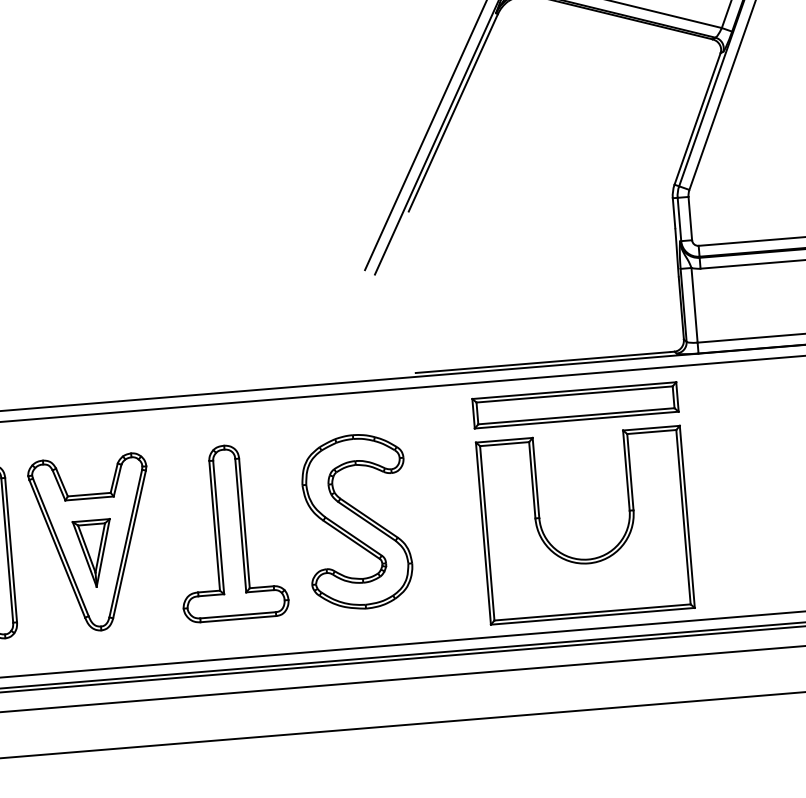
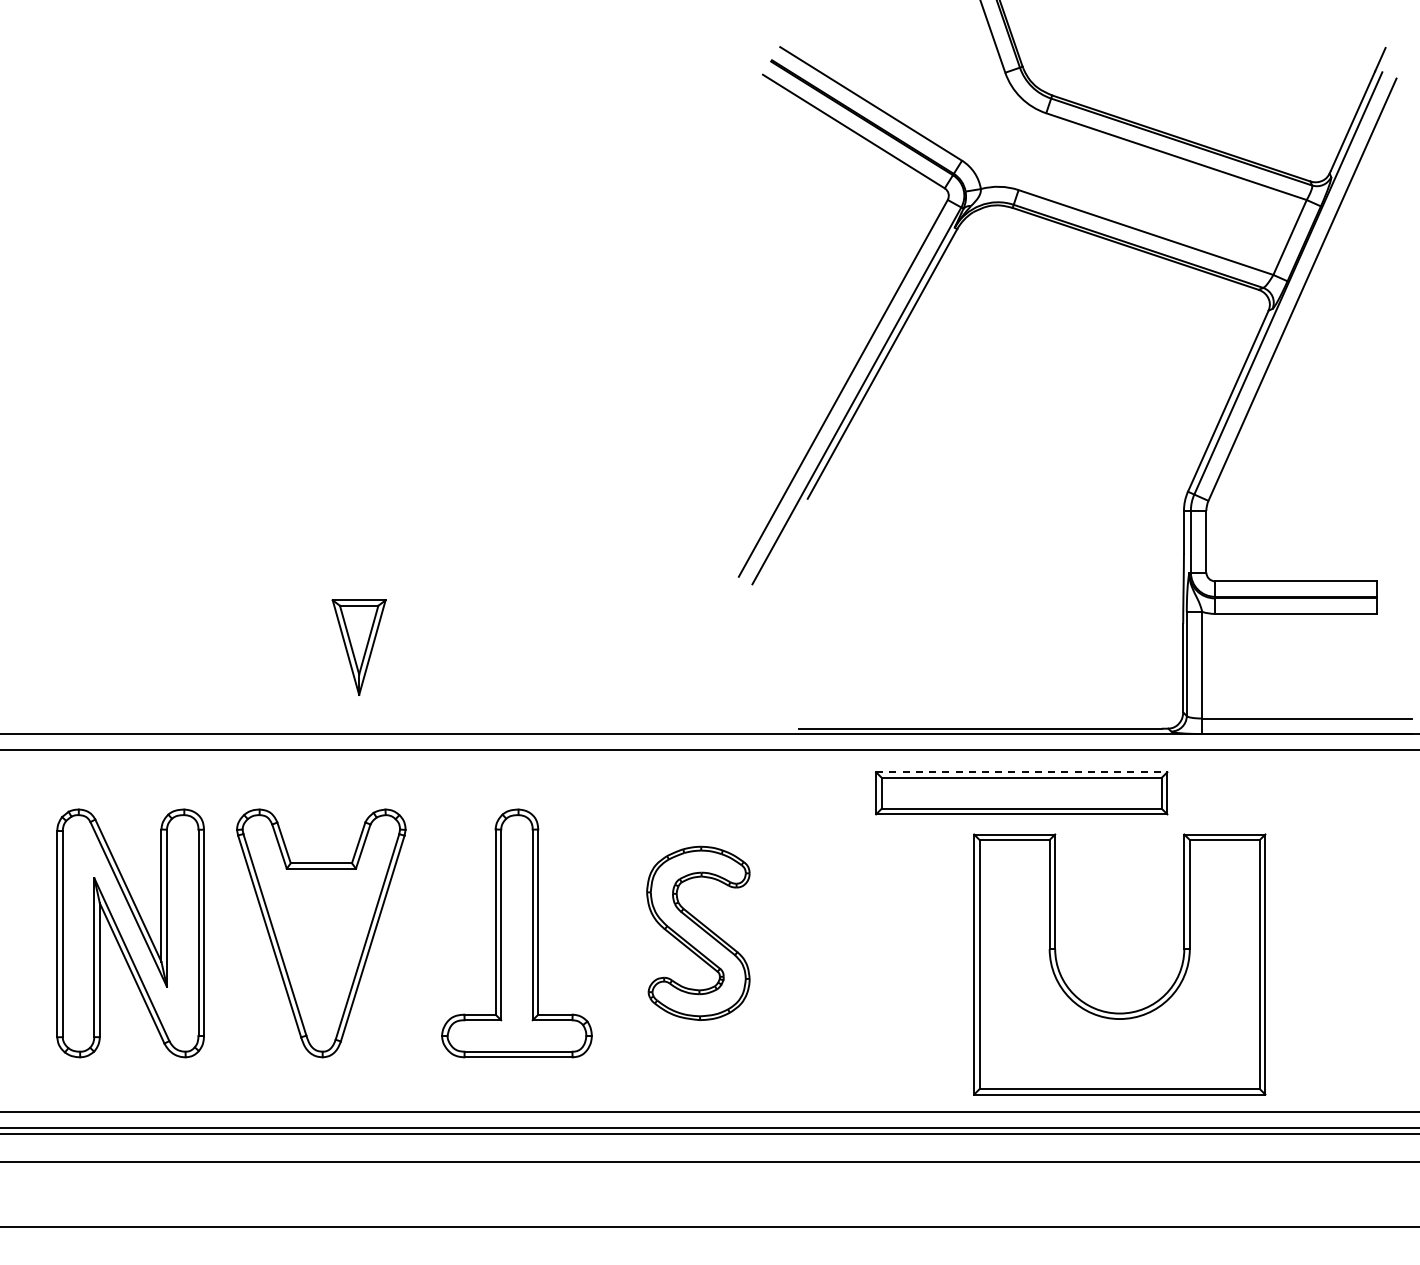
line: (574, 390) -> (1021, 772), solid -> dashed
part: (357, 522) -> (698, 933), size x0.7
part: (93, 553) -> (358, 647), moved
part: (587, 558) -> (1119, 1012), moved

